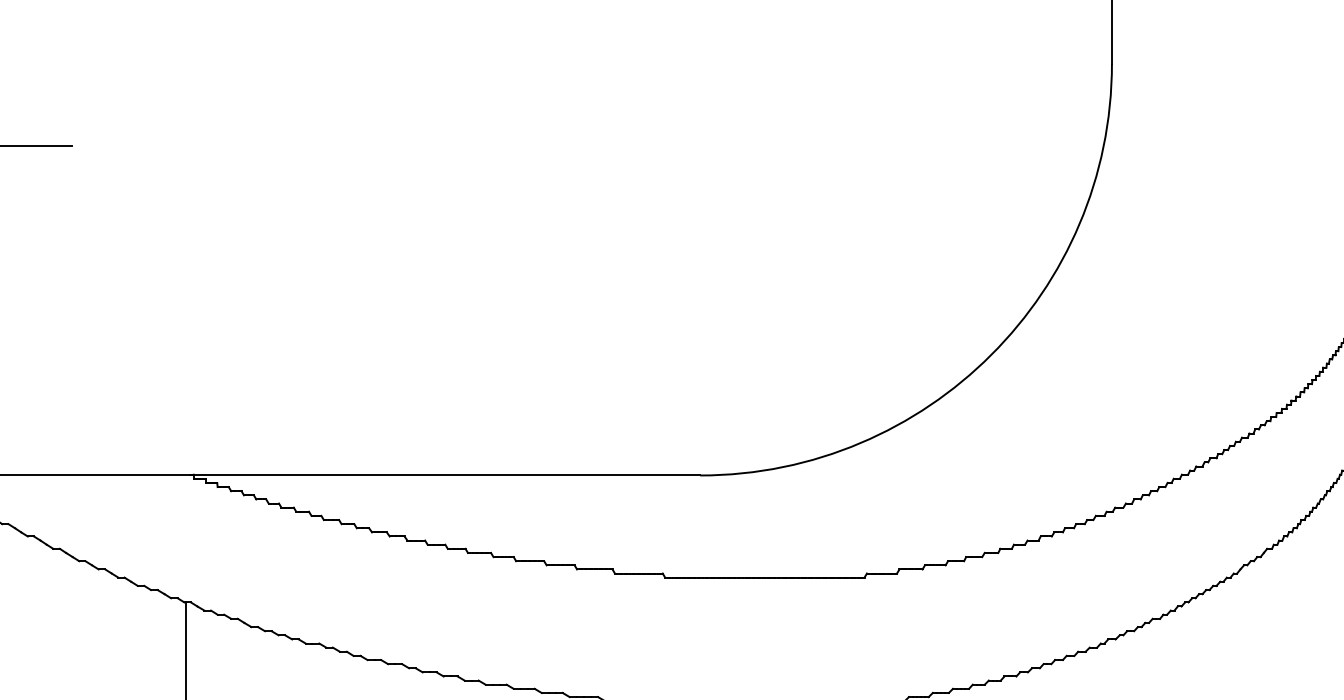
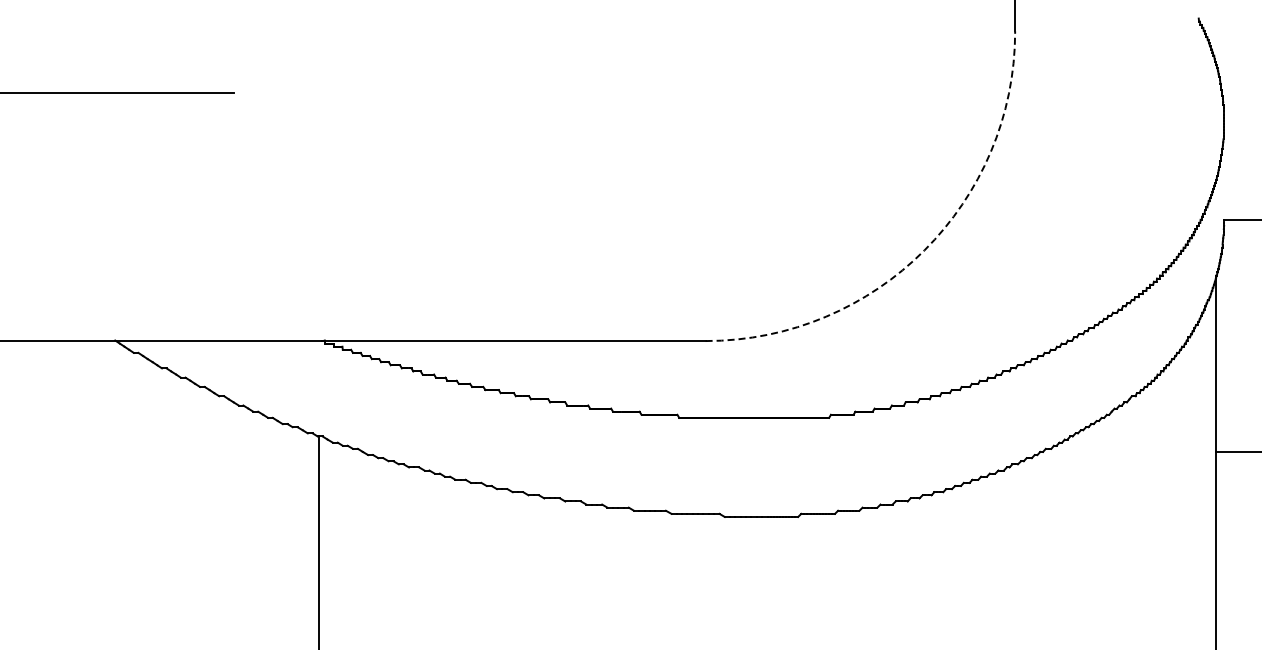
arc: (991, 355) -> (924, 250), solid -> dashed

